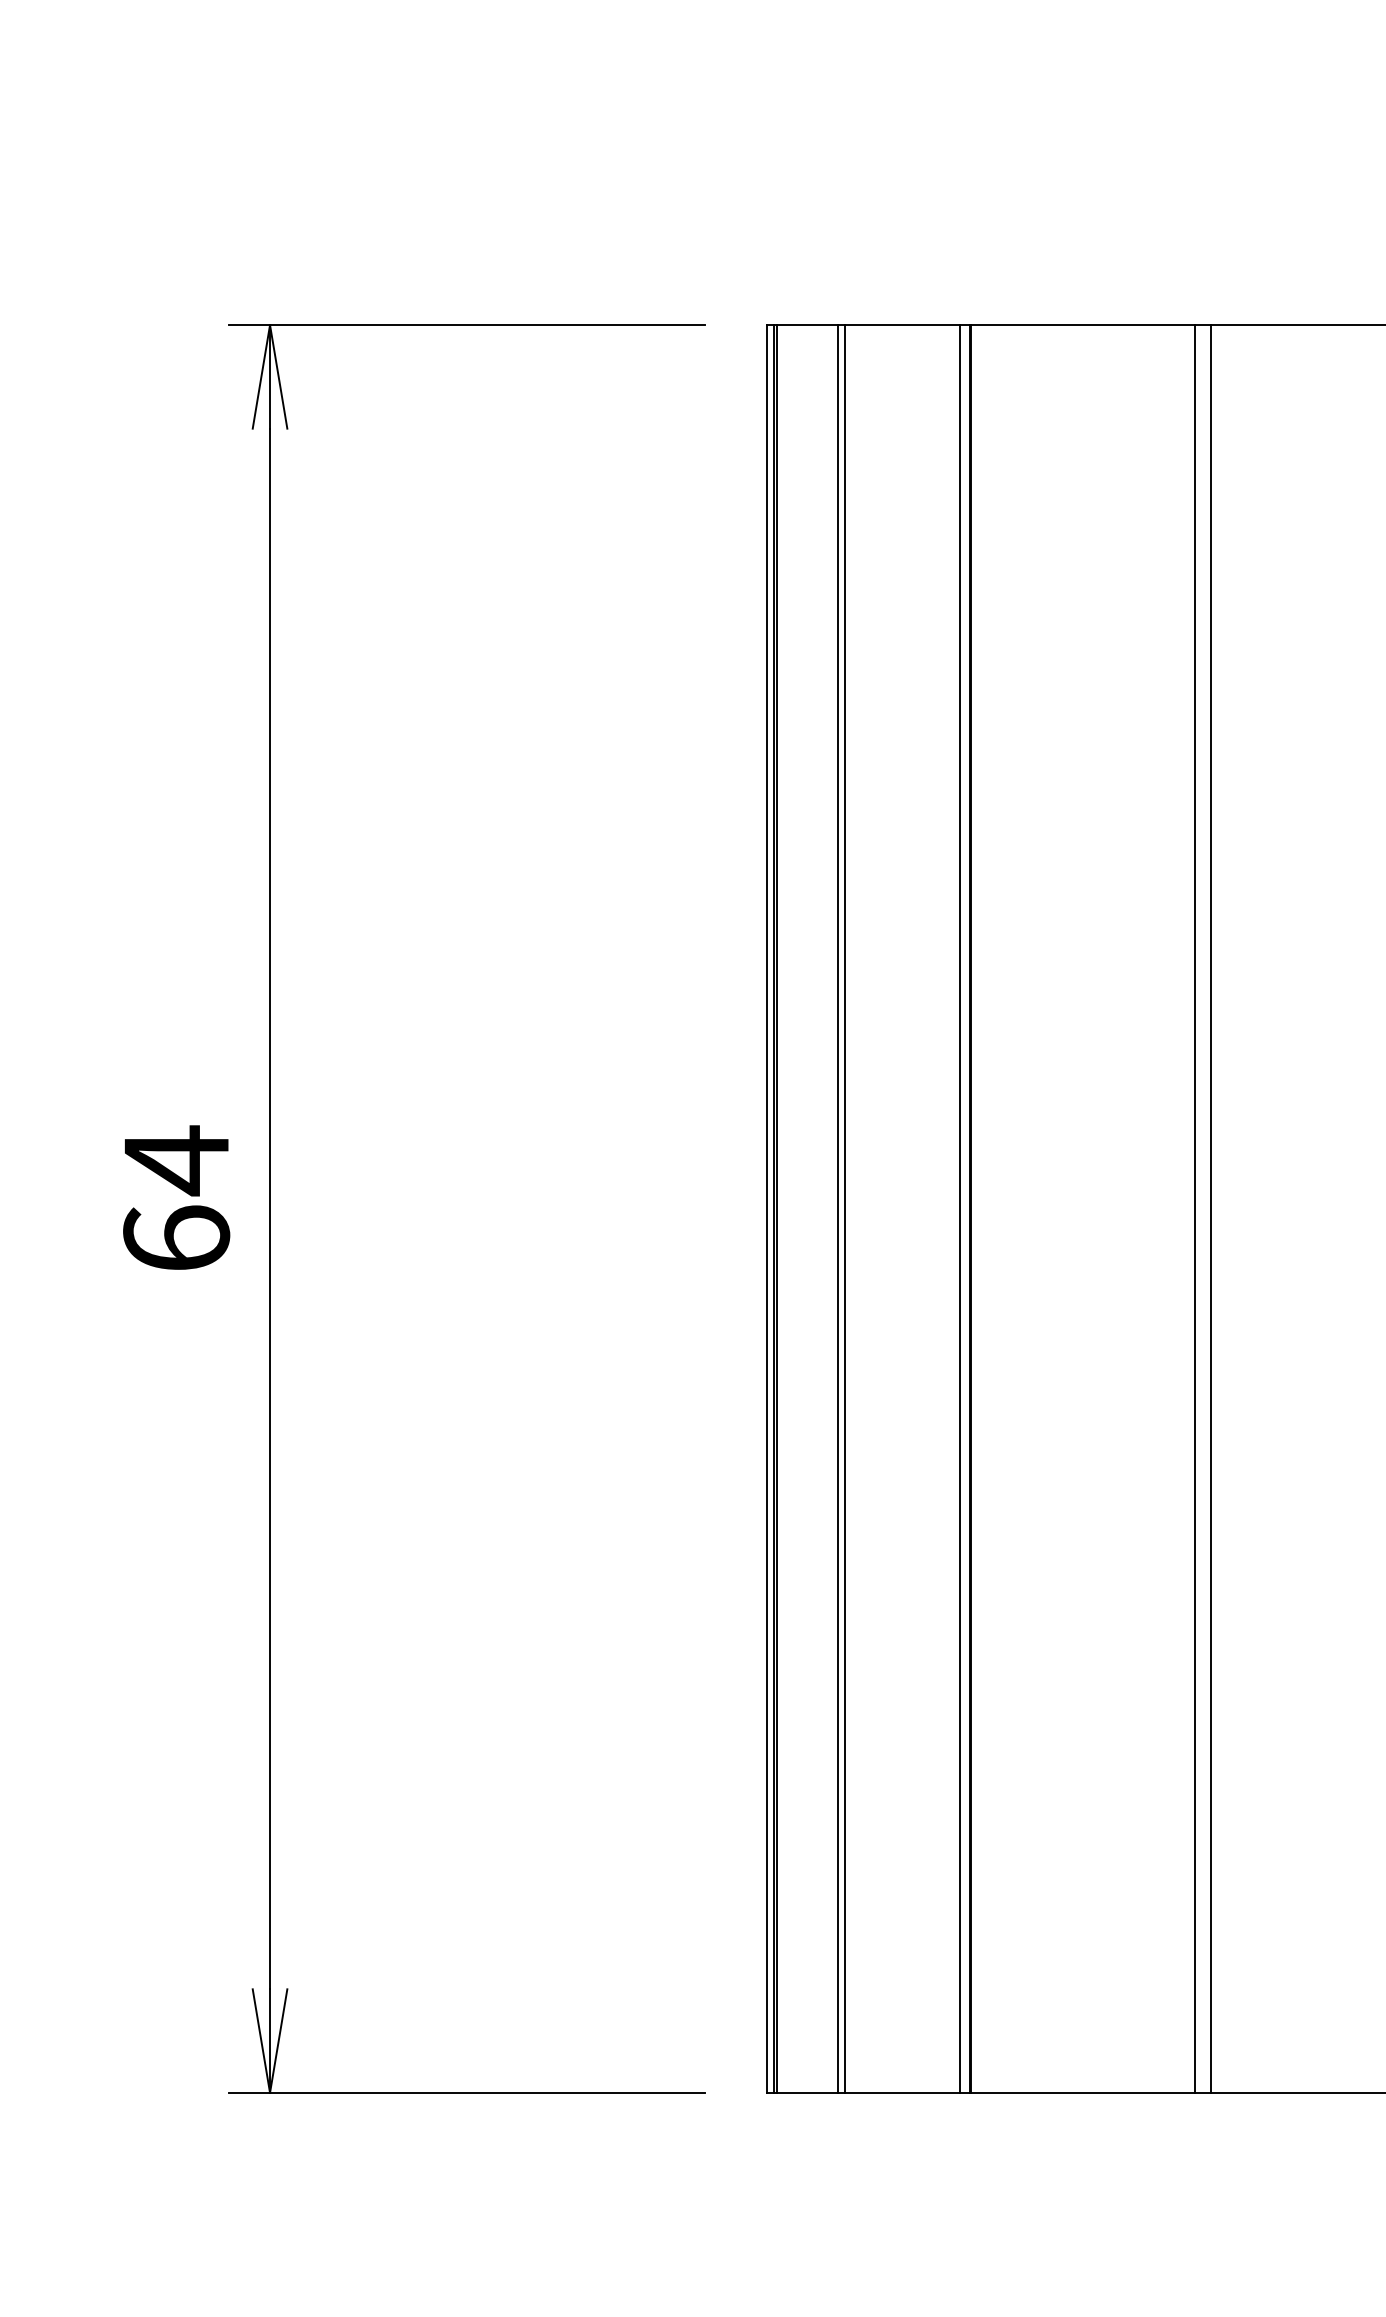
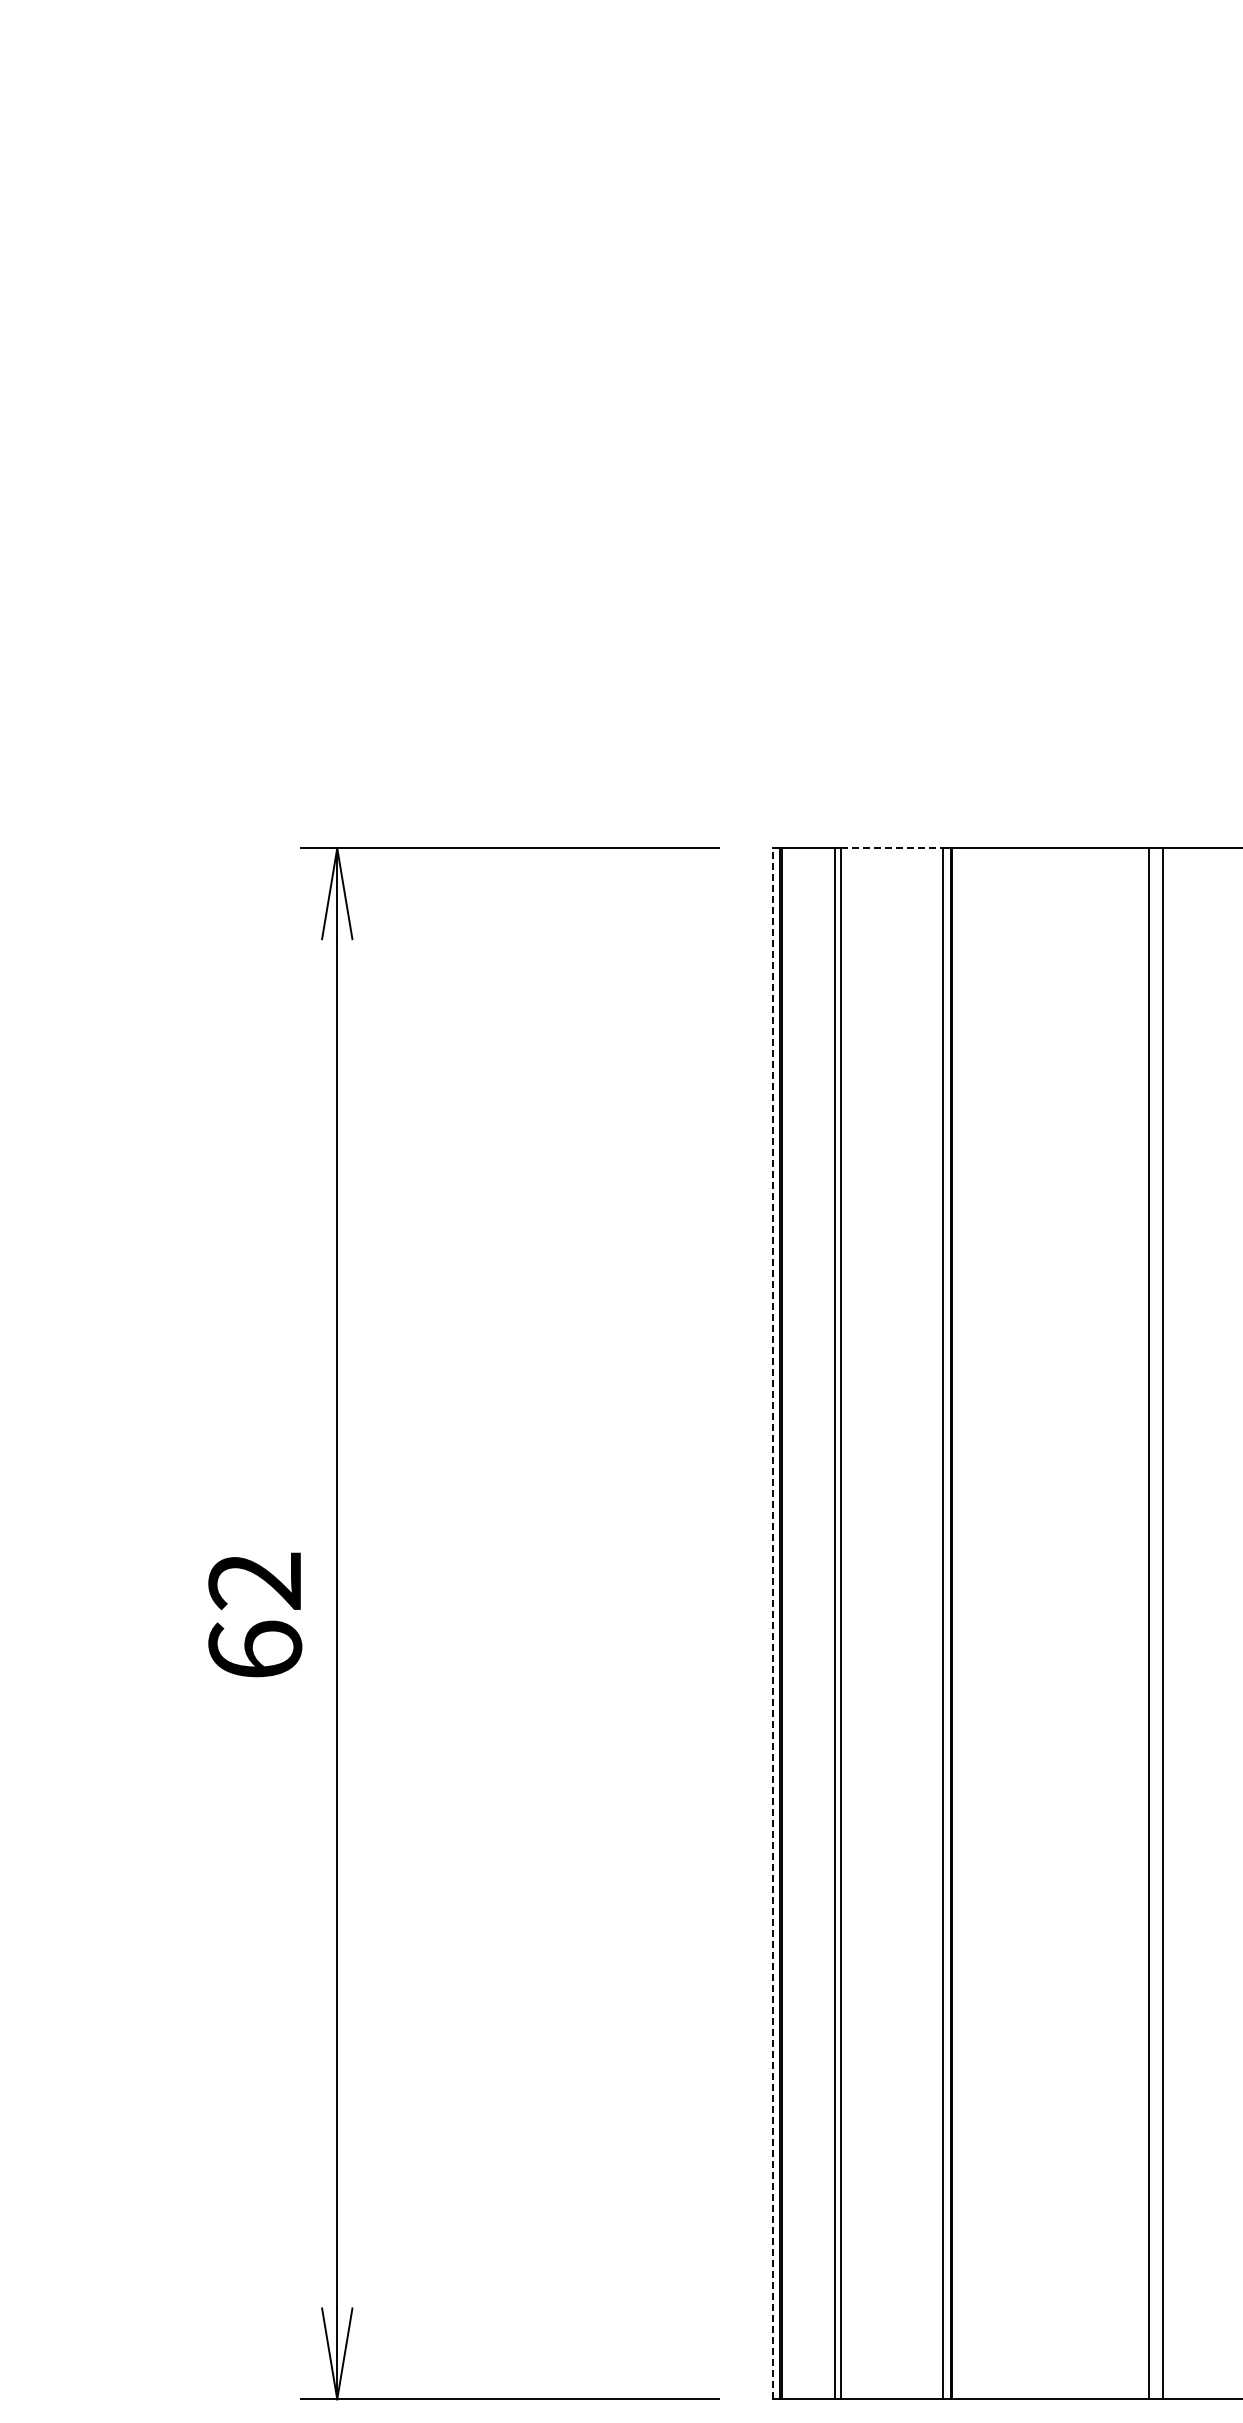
line: (902, 325) -> (892, 848), solid -> dashed
text: (175, 1160) -> (254, 1581), 64 -> 62
line: (767, 1208) -> (773, 1623), solid -> dashed

